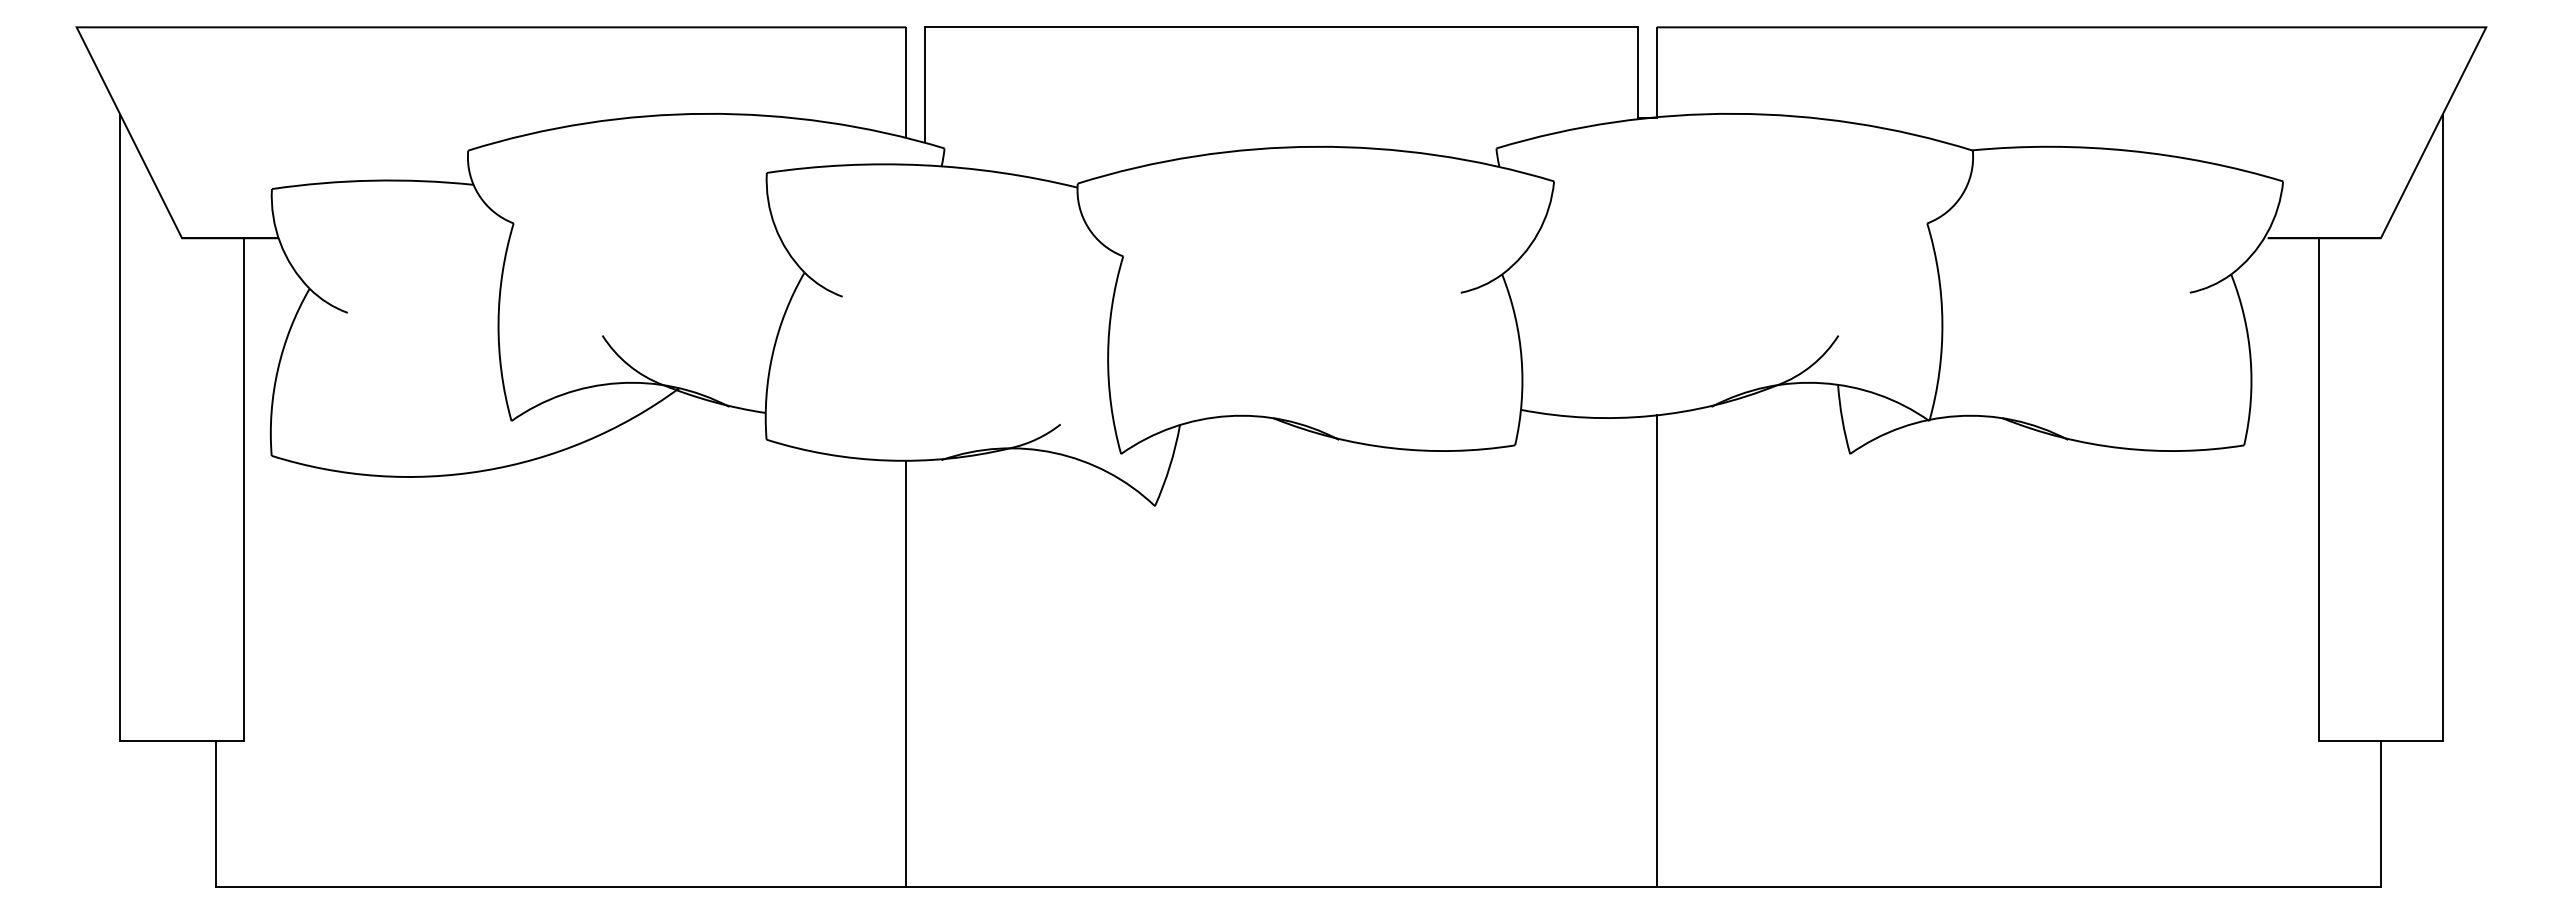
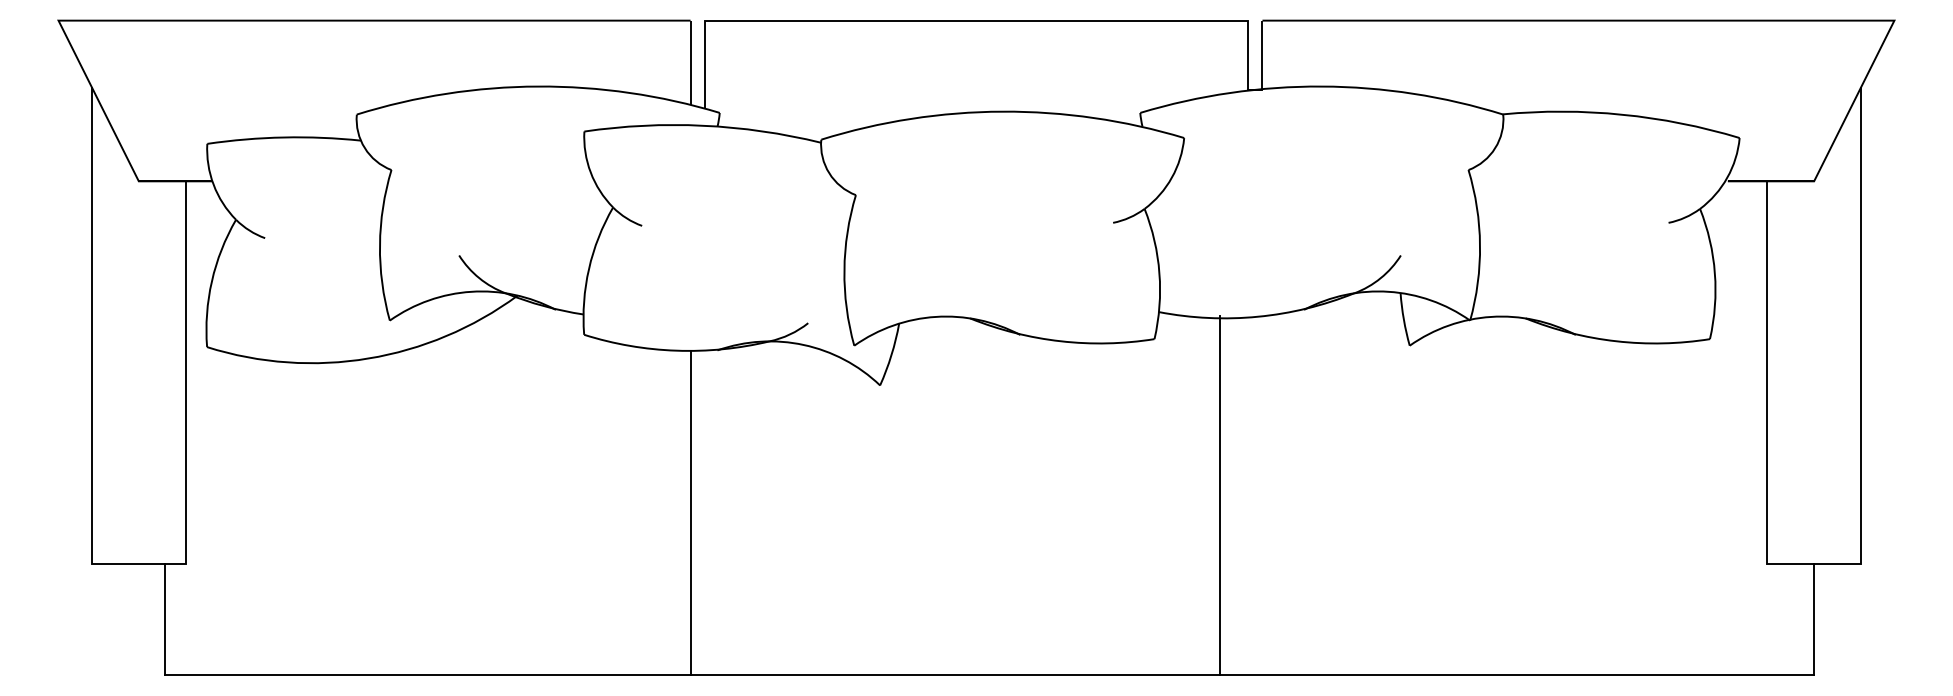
line: (1656, 650) -> (1220, 495), moved

